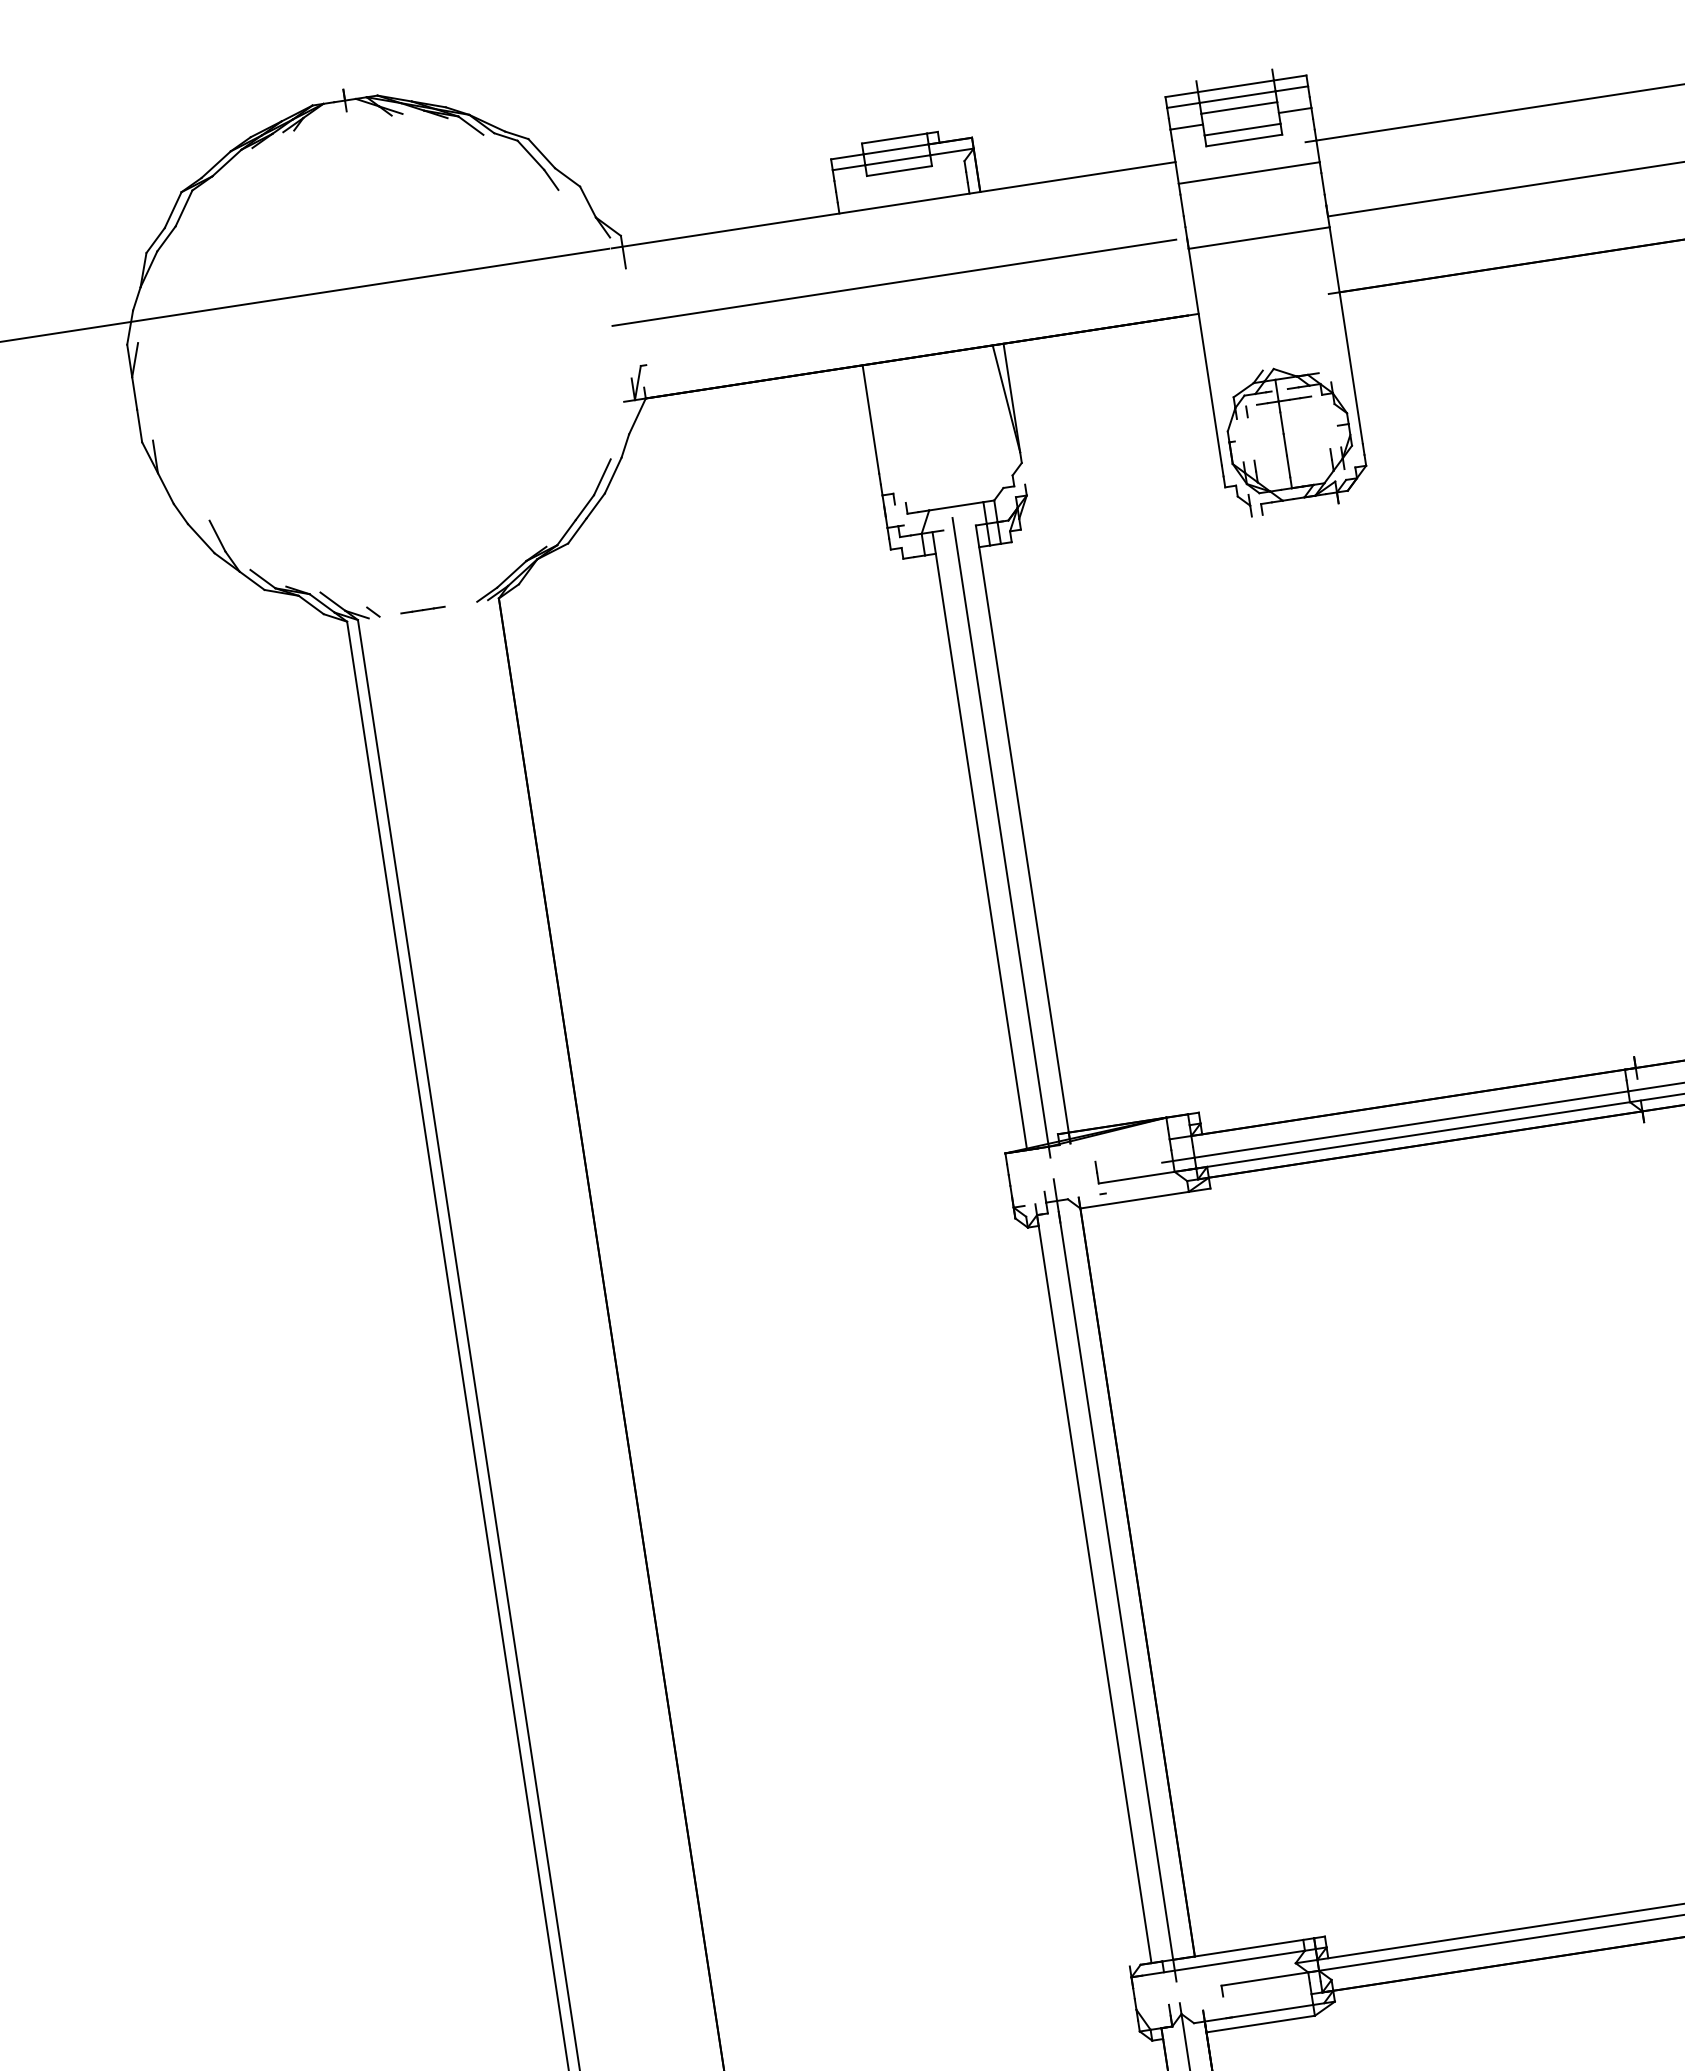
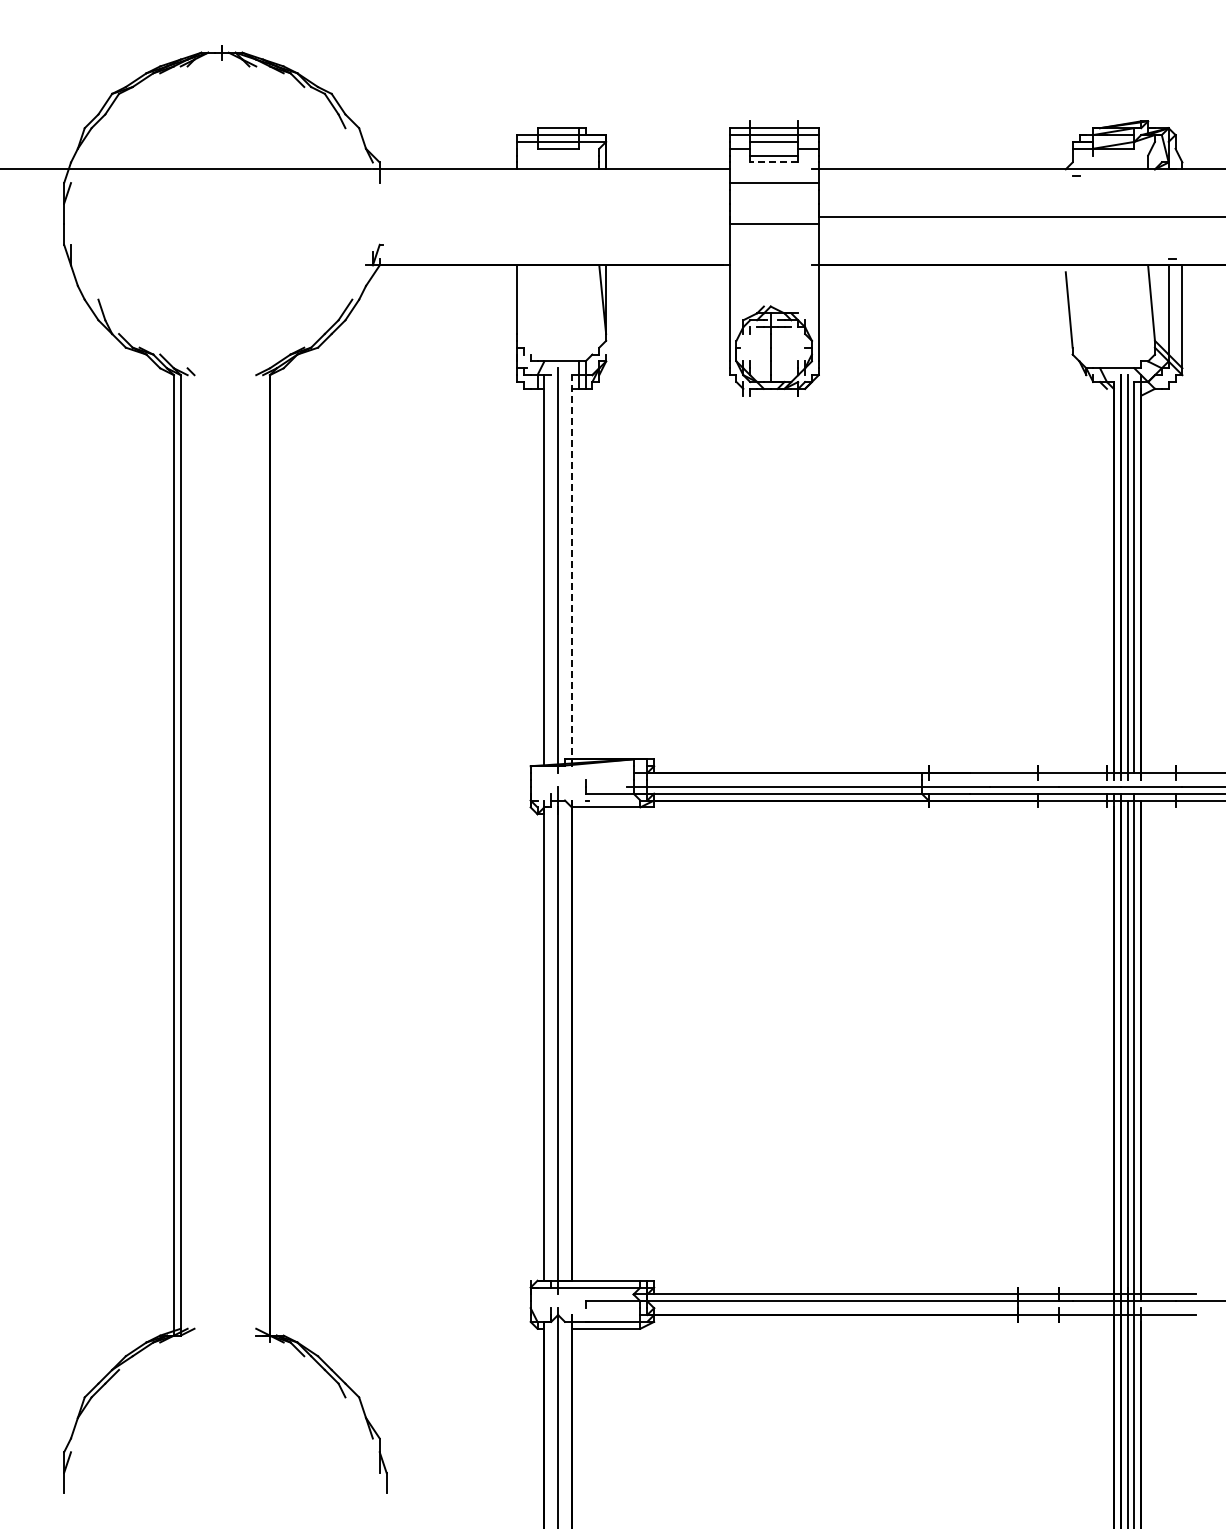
line: (1243, 140) -> (773, 162), solid -> dashed
line: (894, 282) -> (544, 217), removed
line: (422, 609) -> (221, 374), removed
line: (1022, 834) -> (571, 570), solid -> dashed

